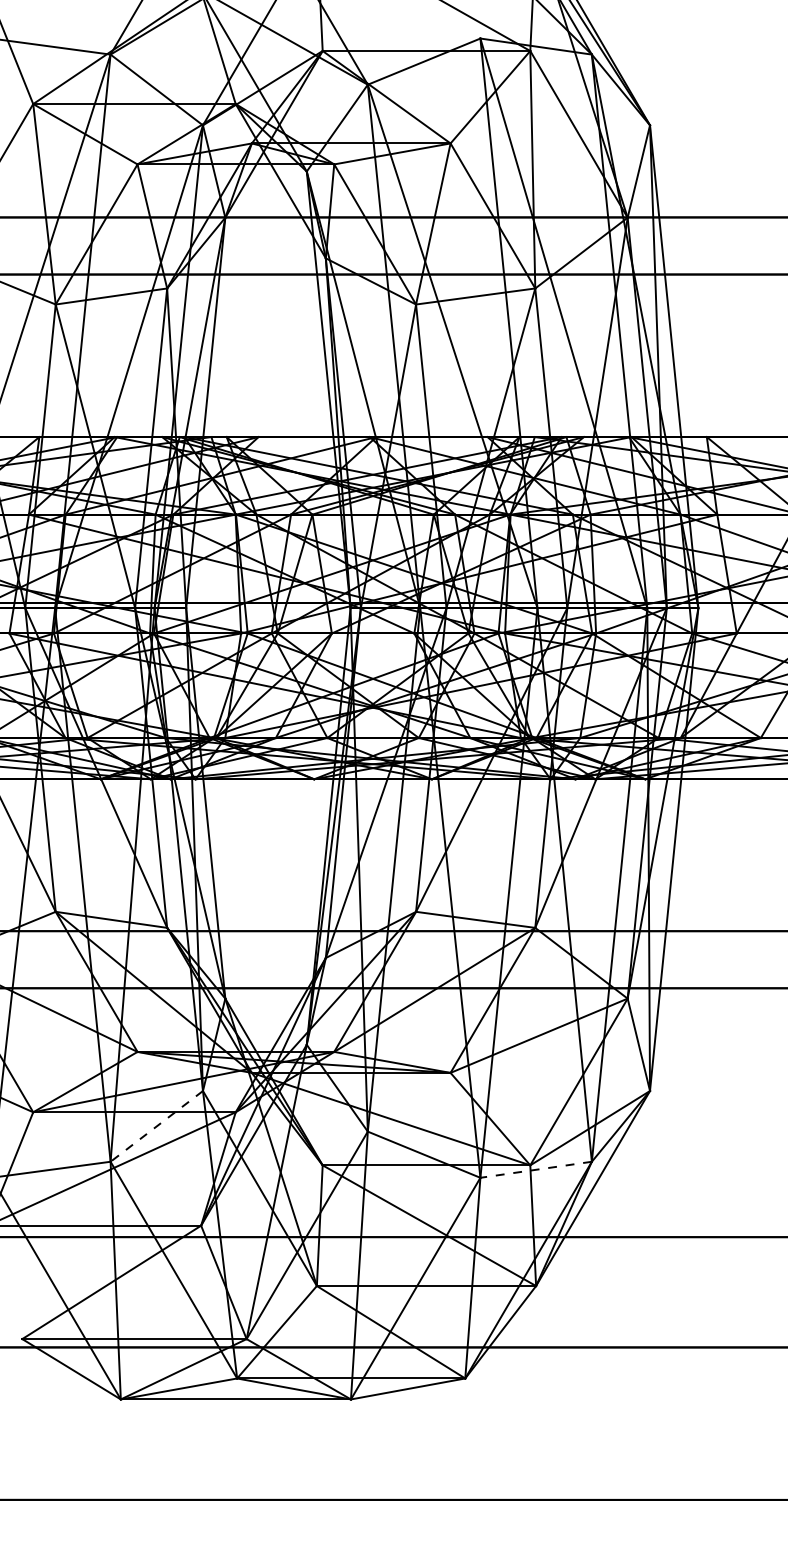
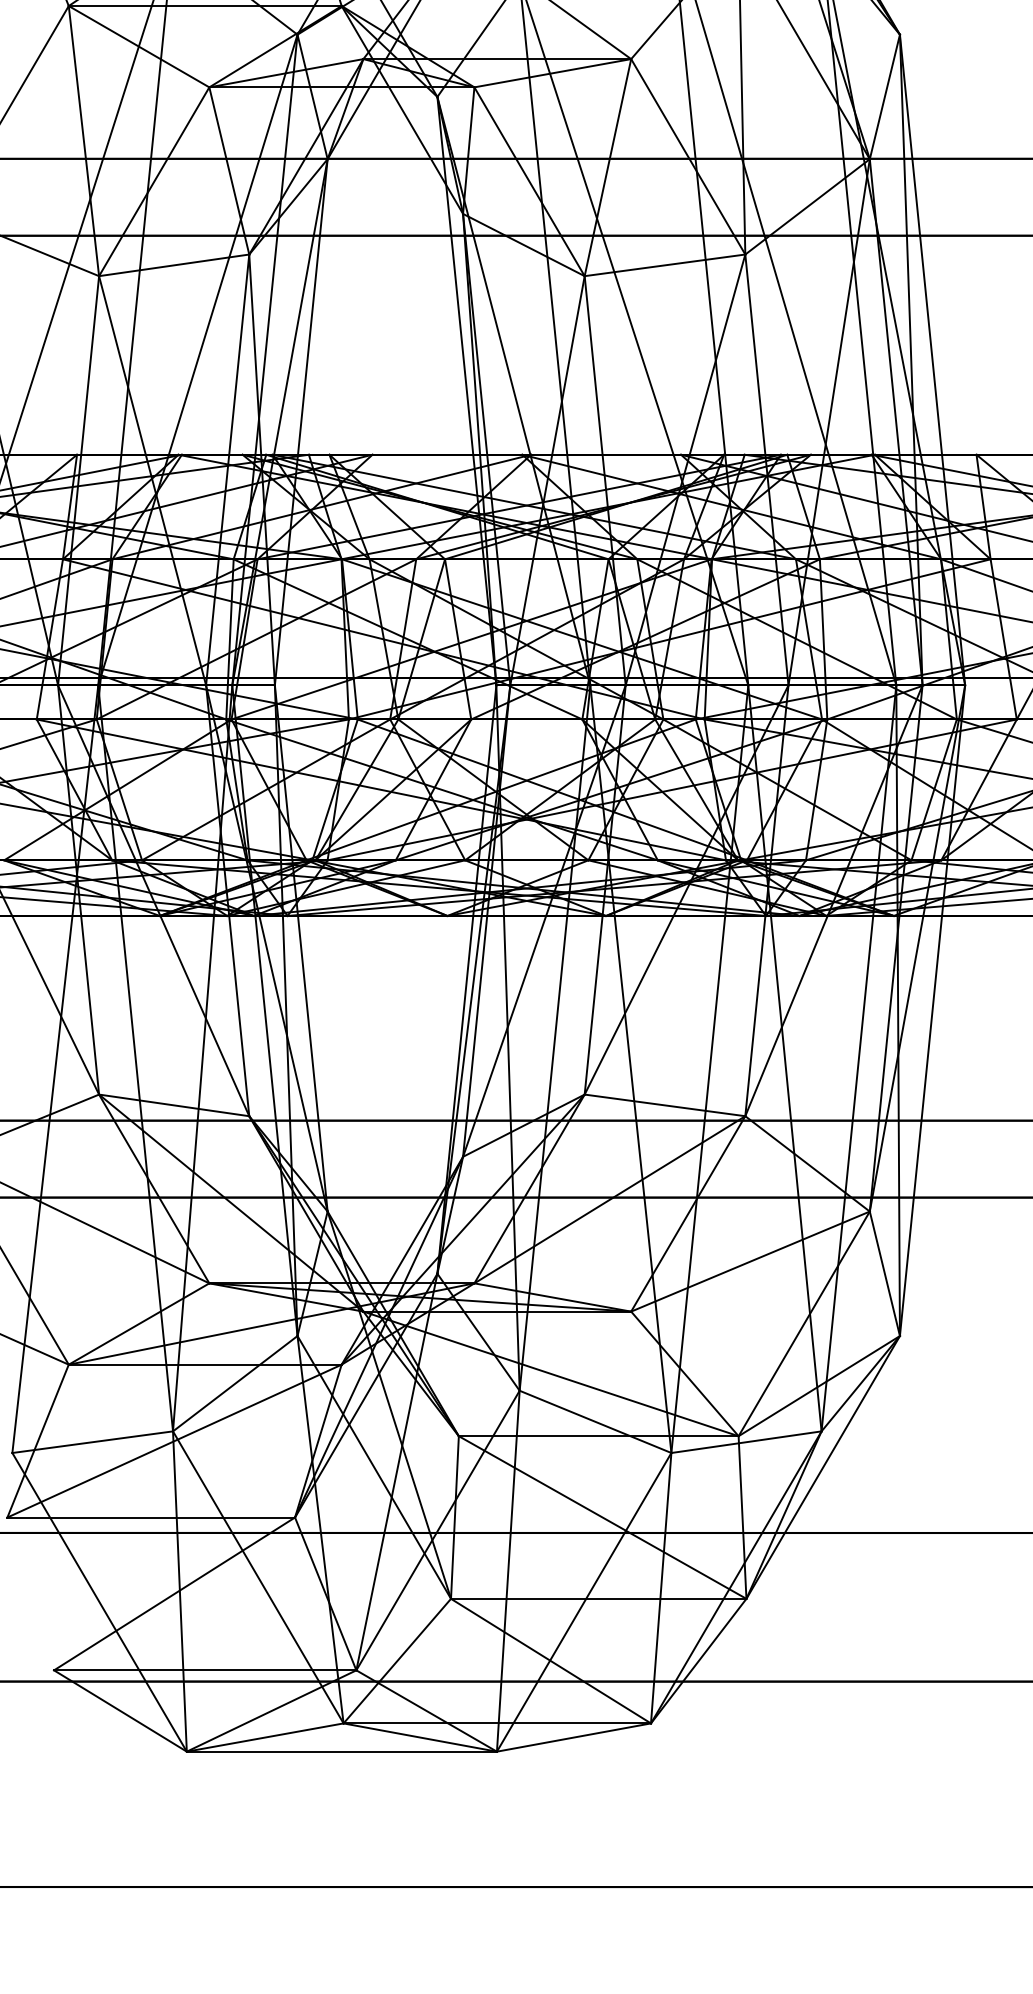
line: (156, 1126) -> (234, 1383), dashed -> solid
line: (535, 1169) -> (745, 1441), dashed -> solid

